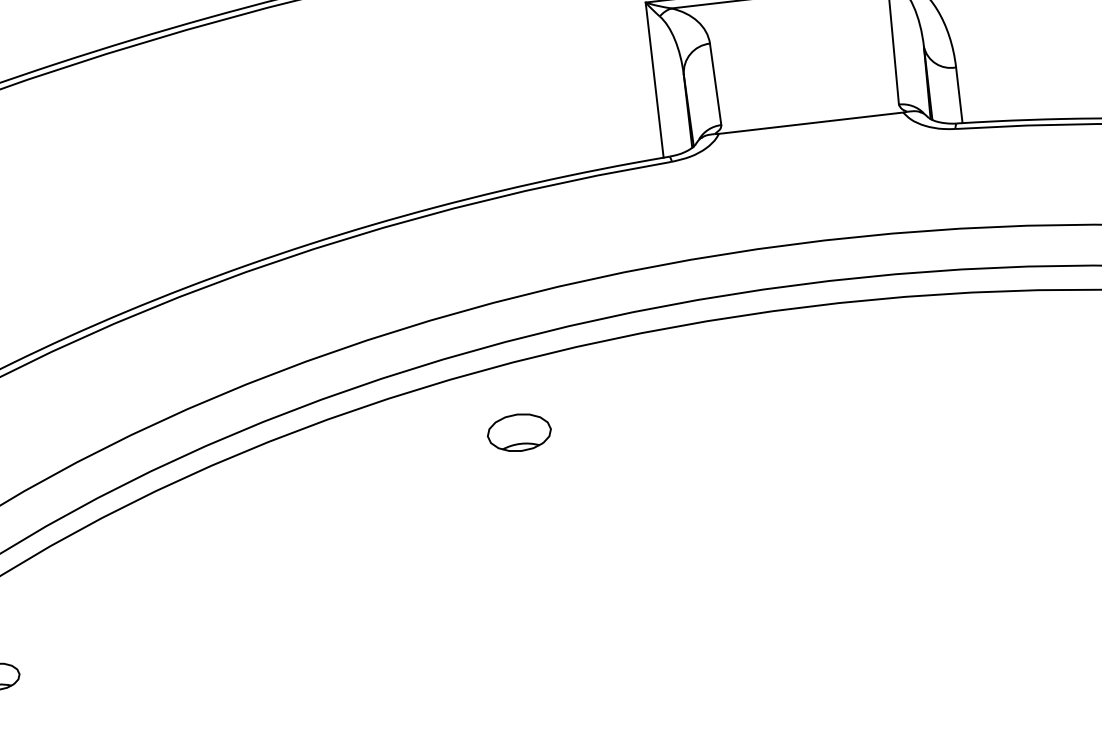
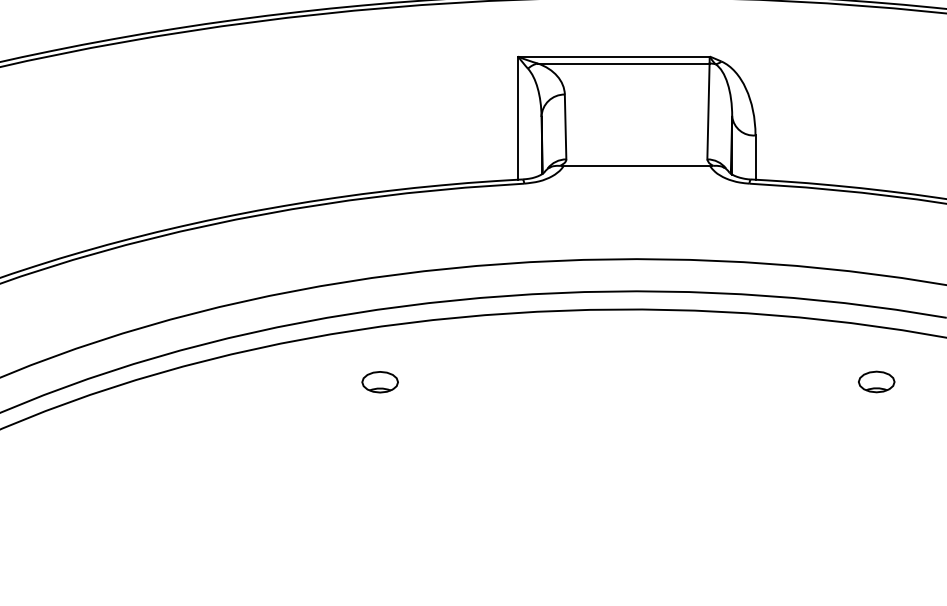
part: (518, 433) -> (379, 382), size x0.71

